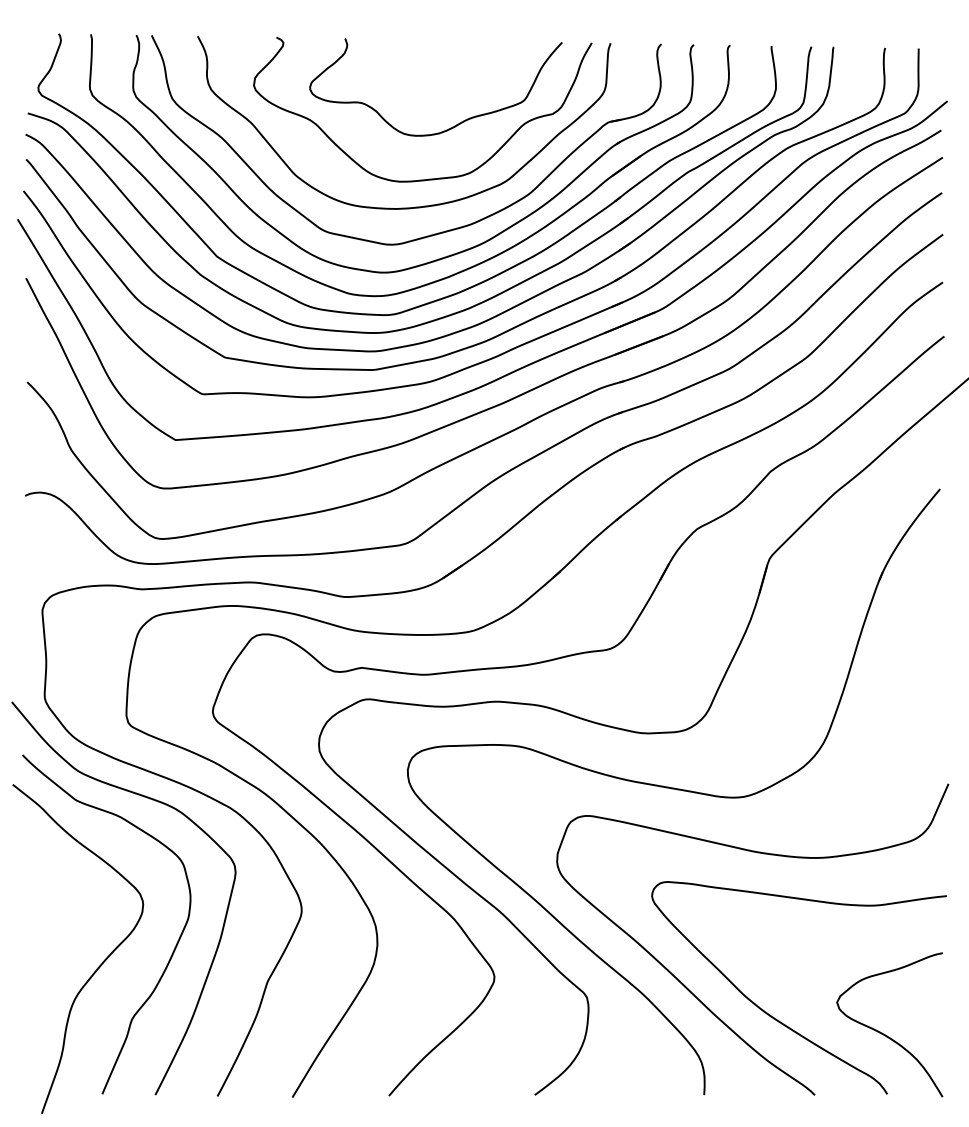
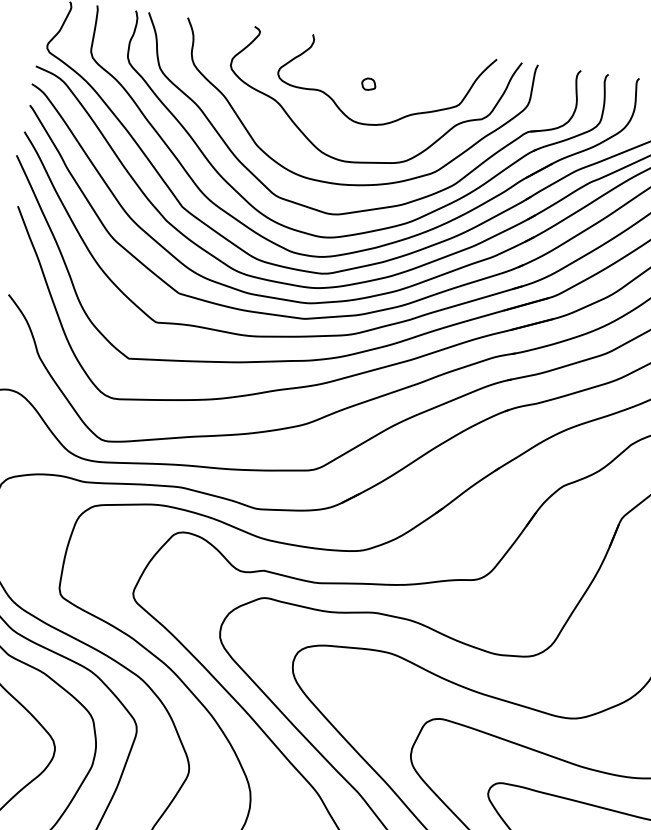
part: (416, 88) -> (368, 83), added

